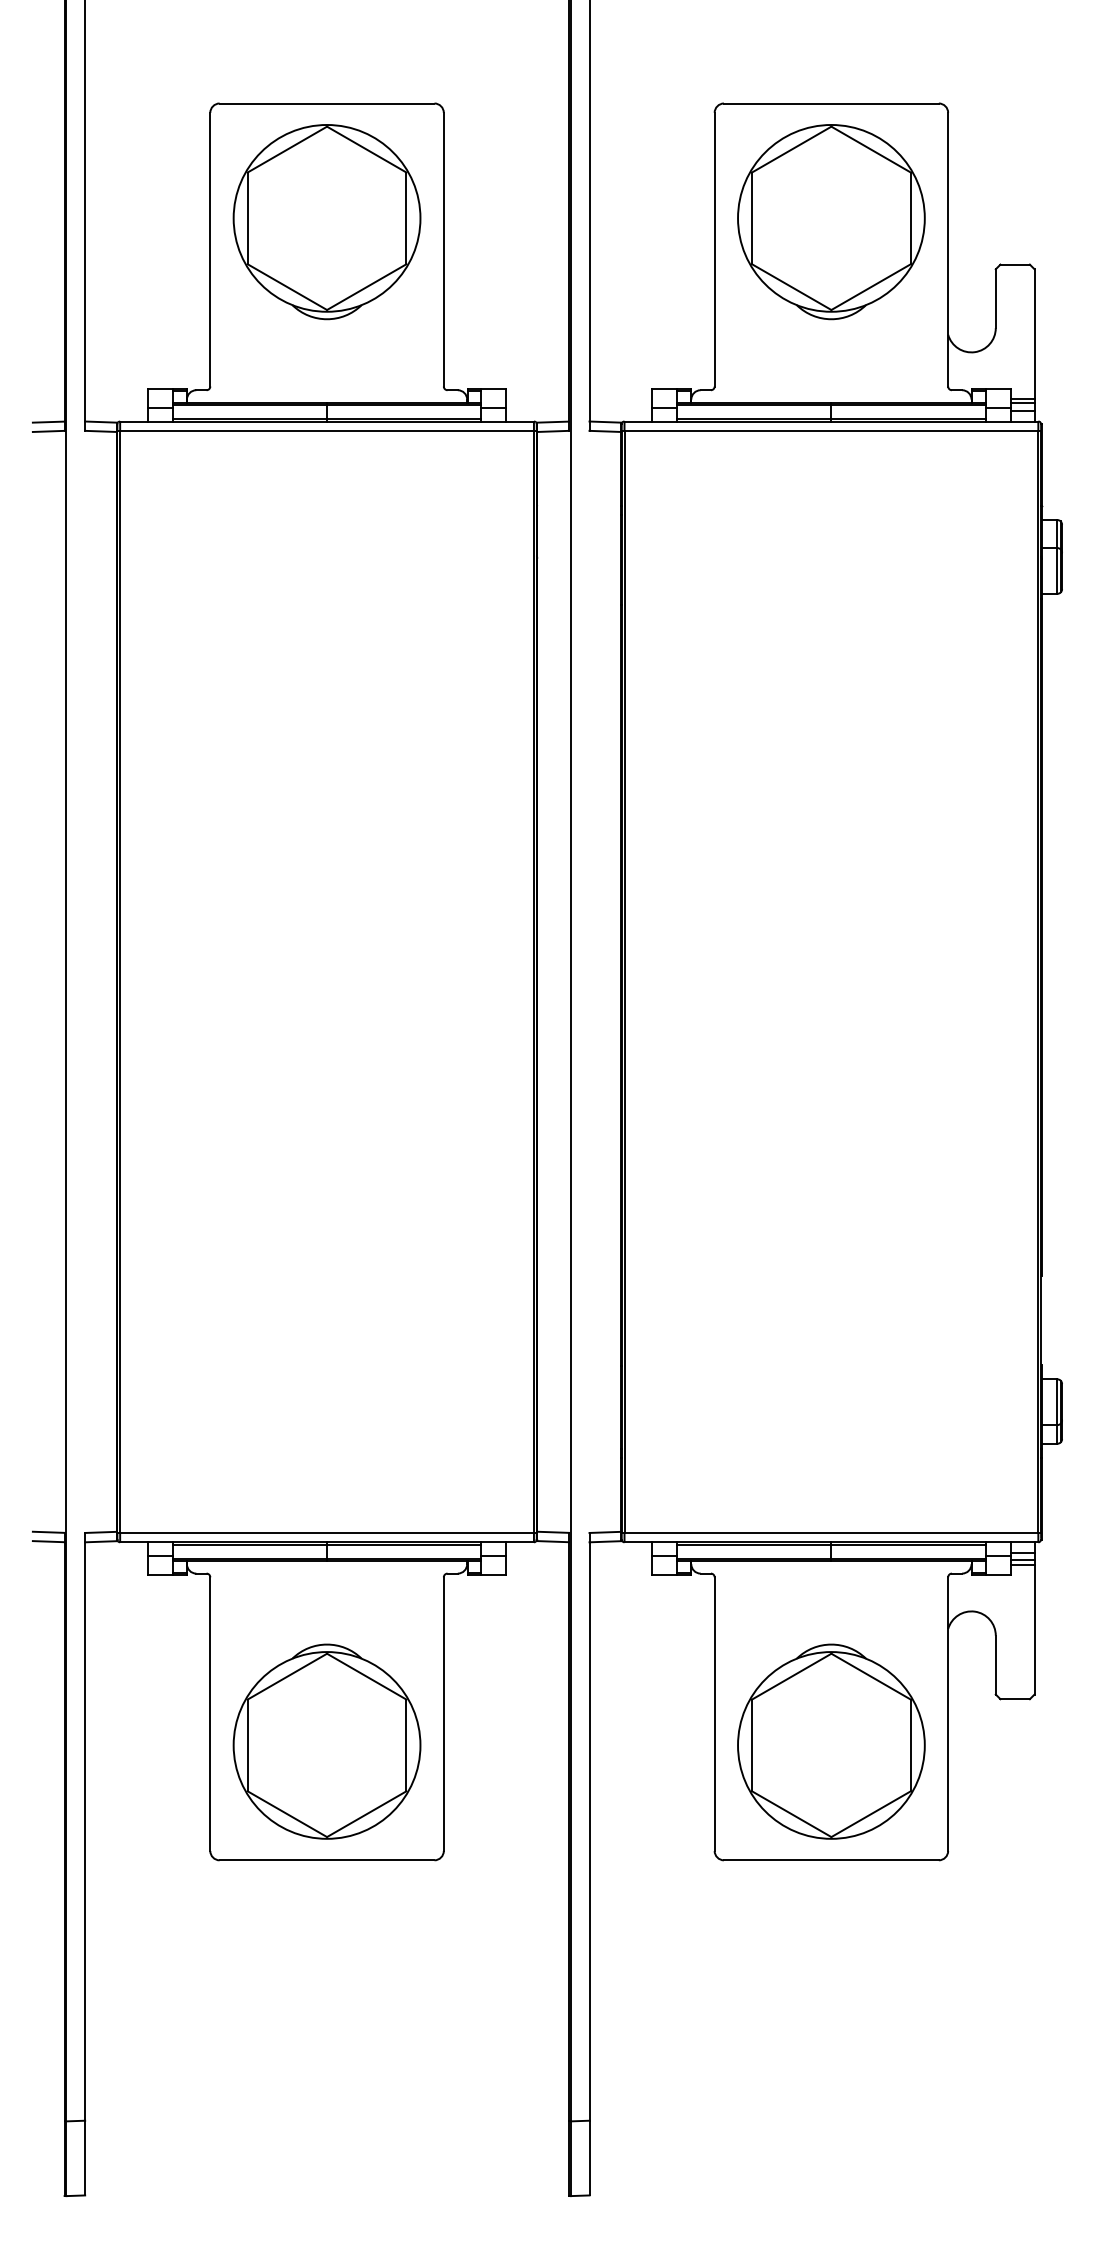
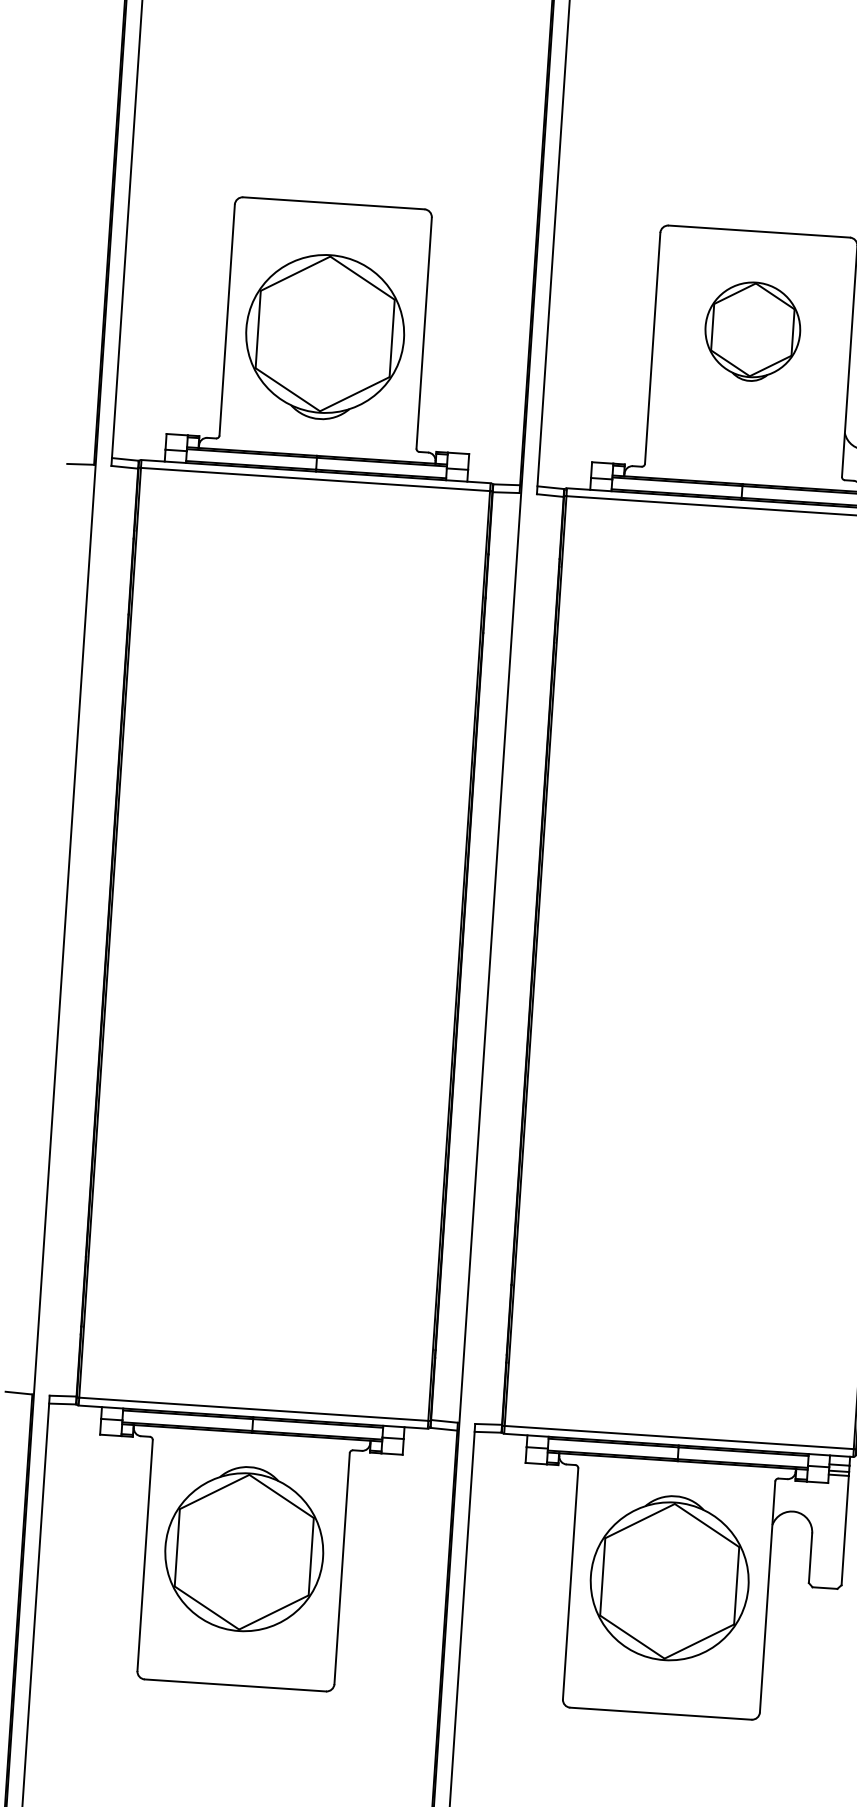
part: (326, 222) -> (324, 337), moved
part: (831, 222) -> (752, 331), size x0.6
line: (48, 421) -> (81, 455), removed
line: (48, 1541) -> (18, 1400), removed
part: (326, 1741) -> (244, 1548), moved
part: (831, 1741) -> (670, 1578), moved

